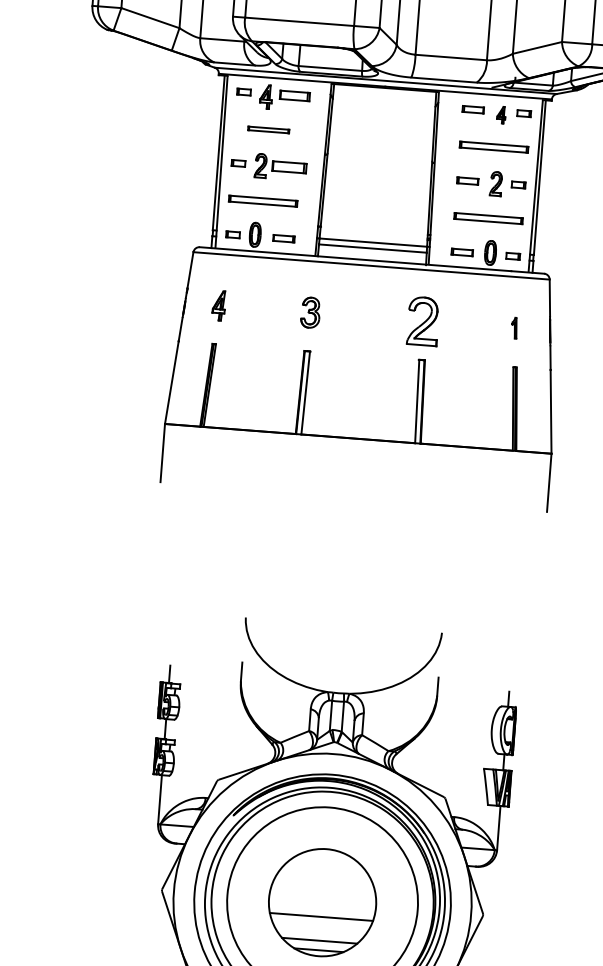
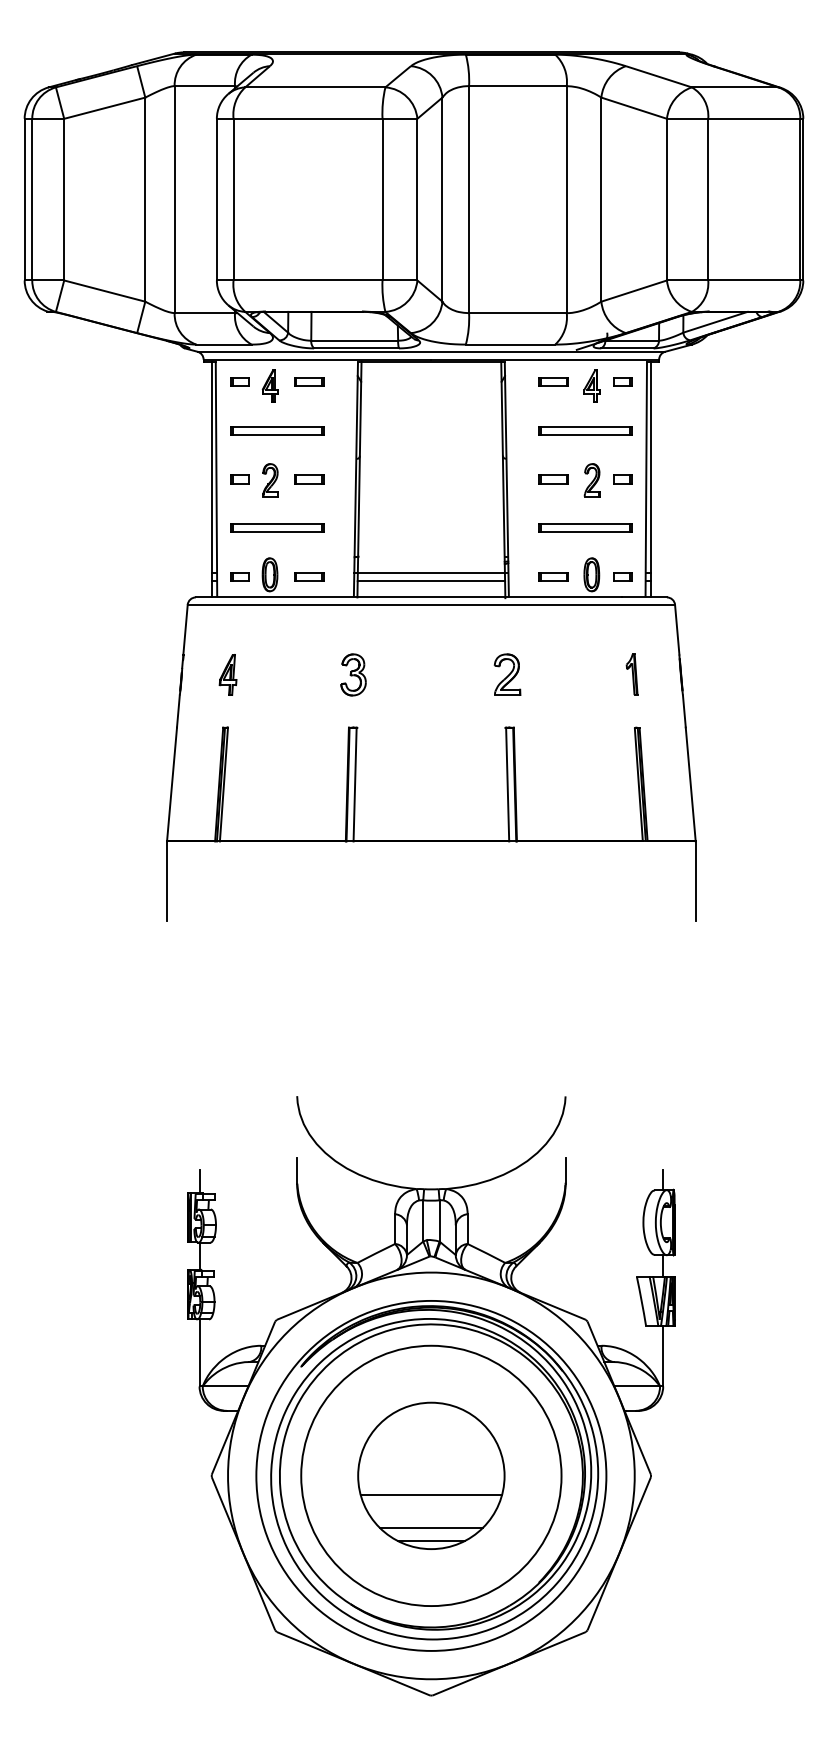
part: (295, 95) -> (309, 381), size x0.71
part: (500, 114) -> (591, 385), size x1.43
part: (268, 129) -> (277, 430), size x1.67
part: (289, 167) -> (309, 479), size x0.62
part: (423, 321) -> (507, 674), size x0.62
part: (513, 328) -> (631, 674), size x1.43

